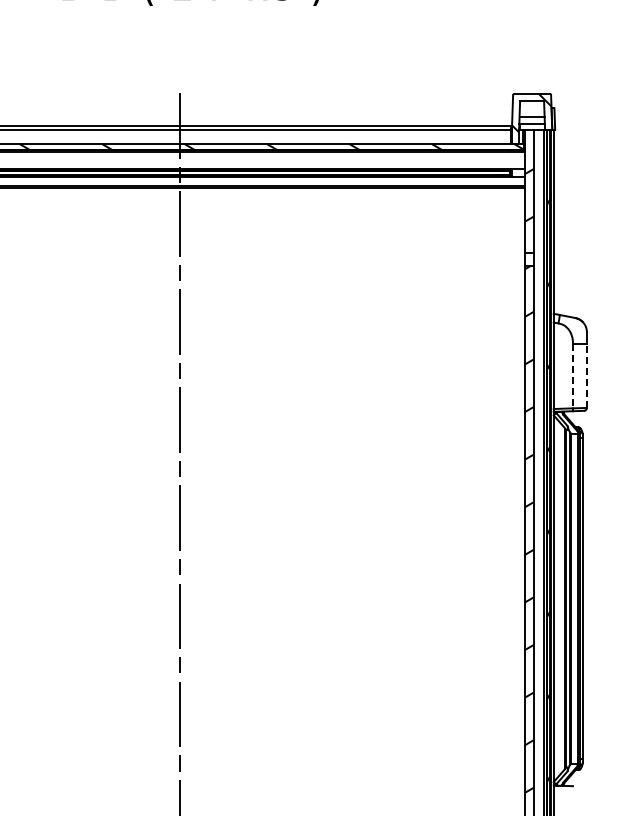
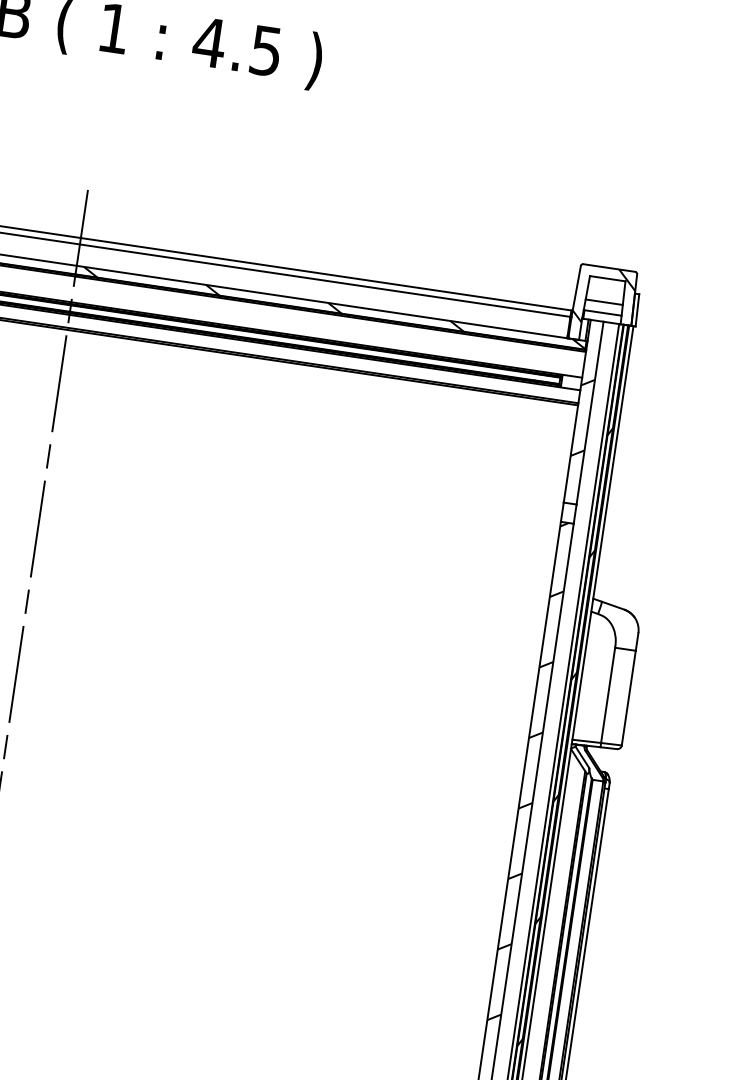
line: (572, 376) -> (607, 695), dashed -> solid
line: (586, 376) -> (628, 698), dashed -> solid

